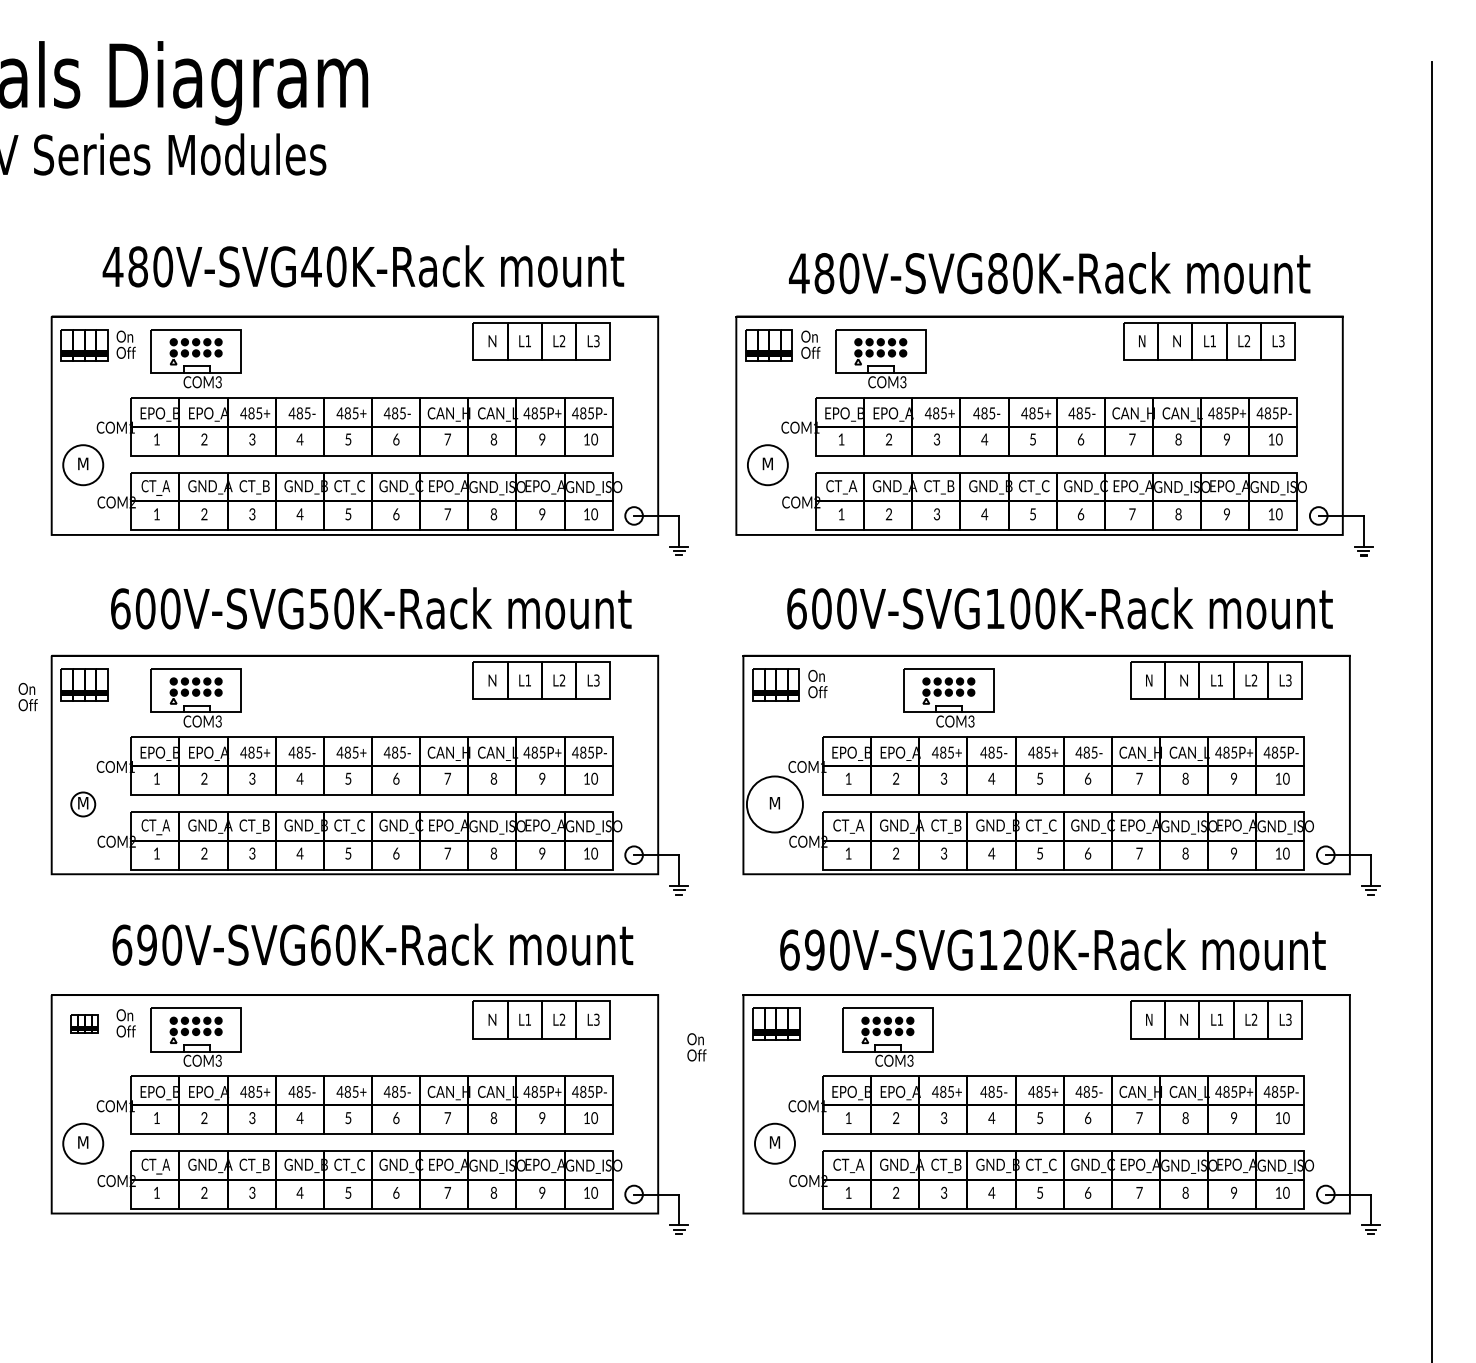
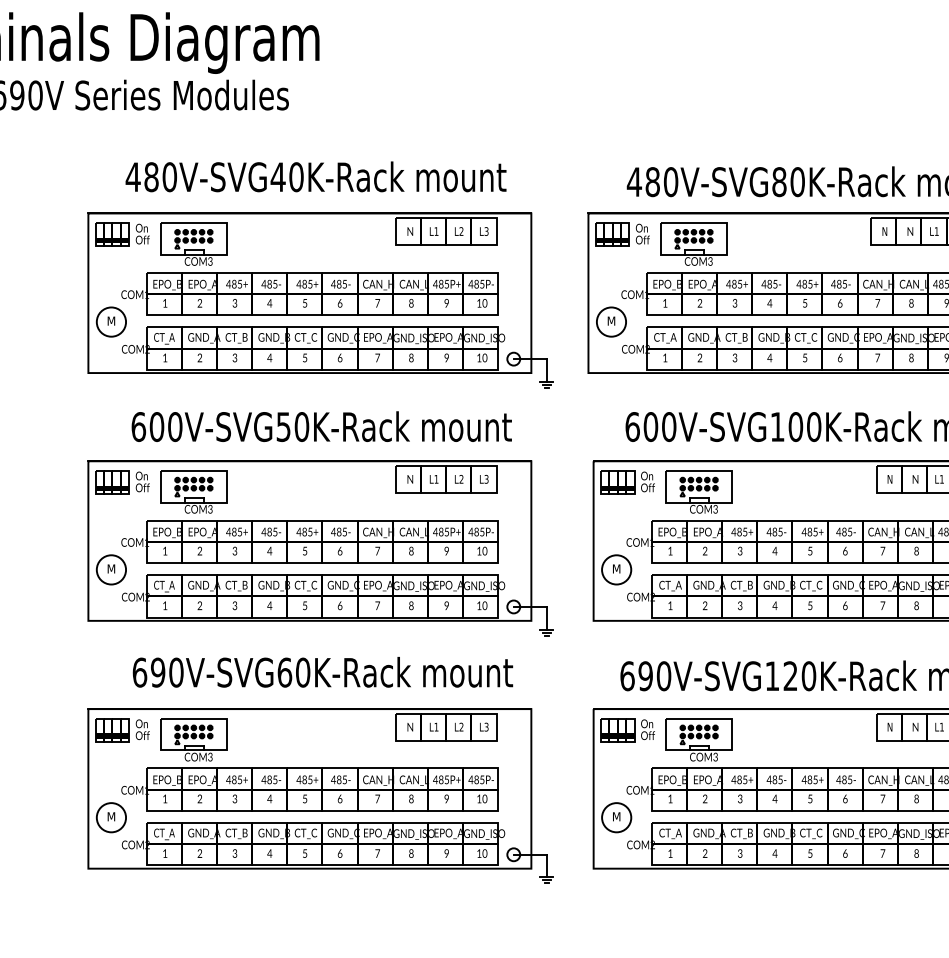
text: (27, 696) -> (142, 481), moved
part: (948, 697) -> (698, 491), moved
circle: (83, 804) -> (111, 569), size x1.67
circle: (774, 804) -> (616, 569), size x0.71
part: (84, 1023) -> (112, 729), size x1.67
text: (696, 1047) -> (647, 729), moved

